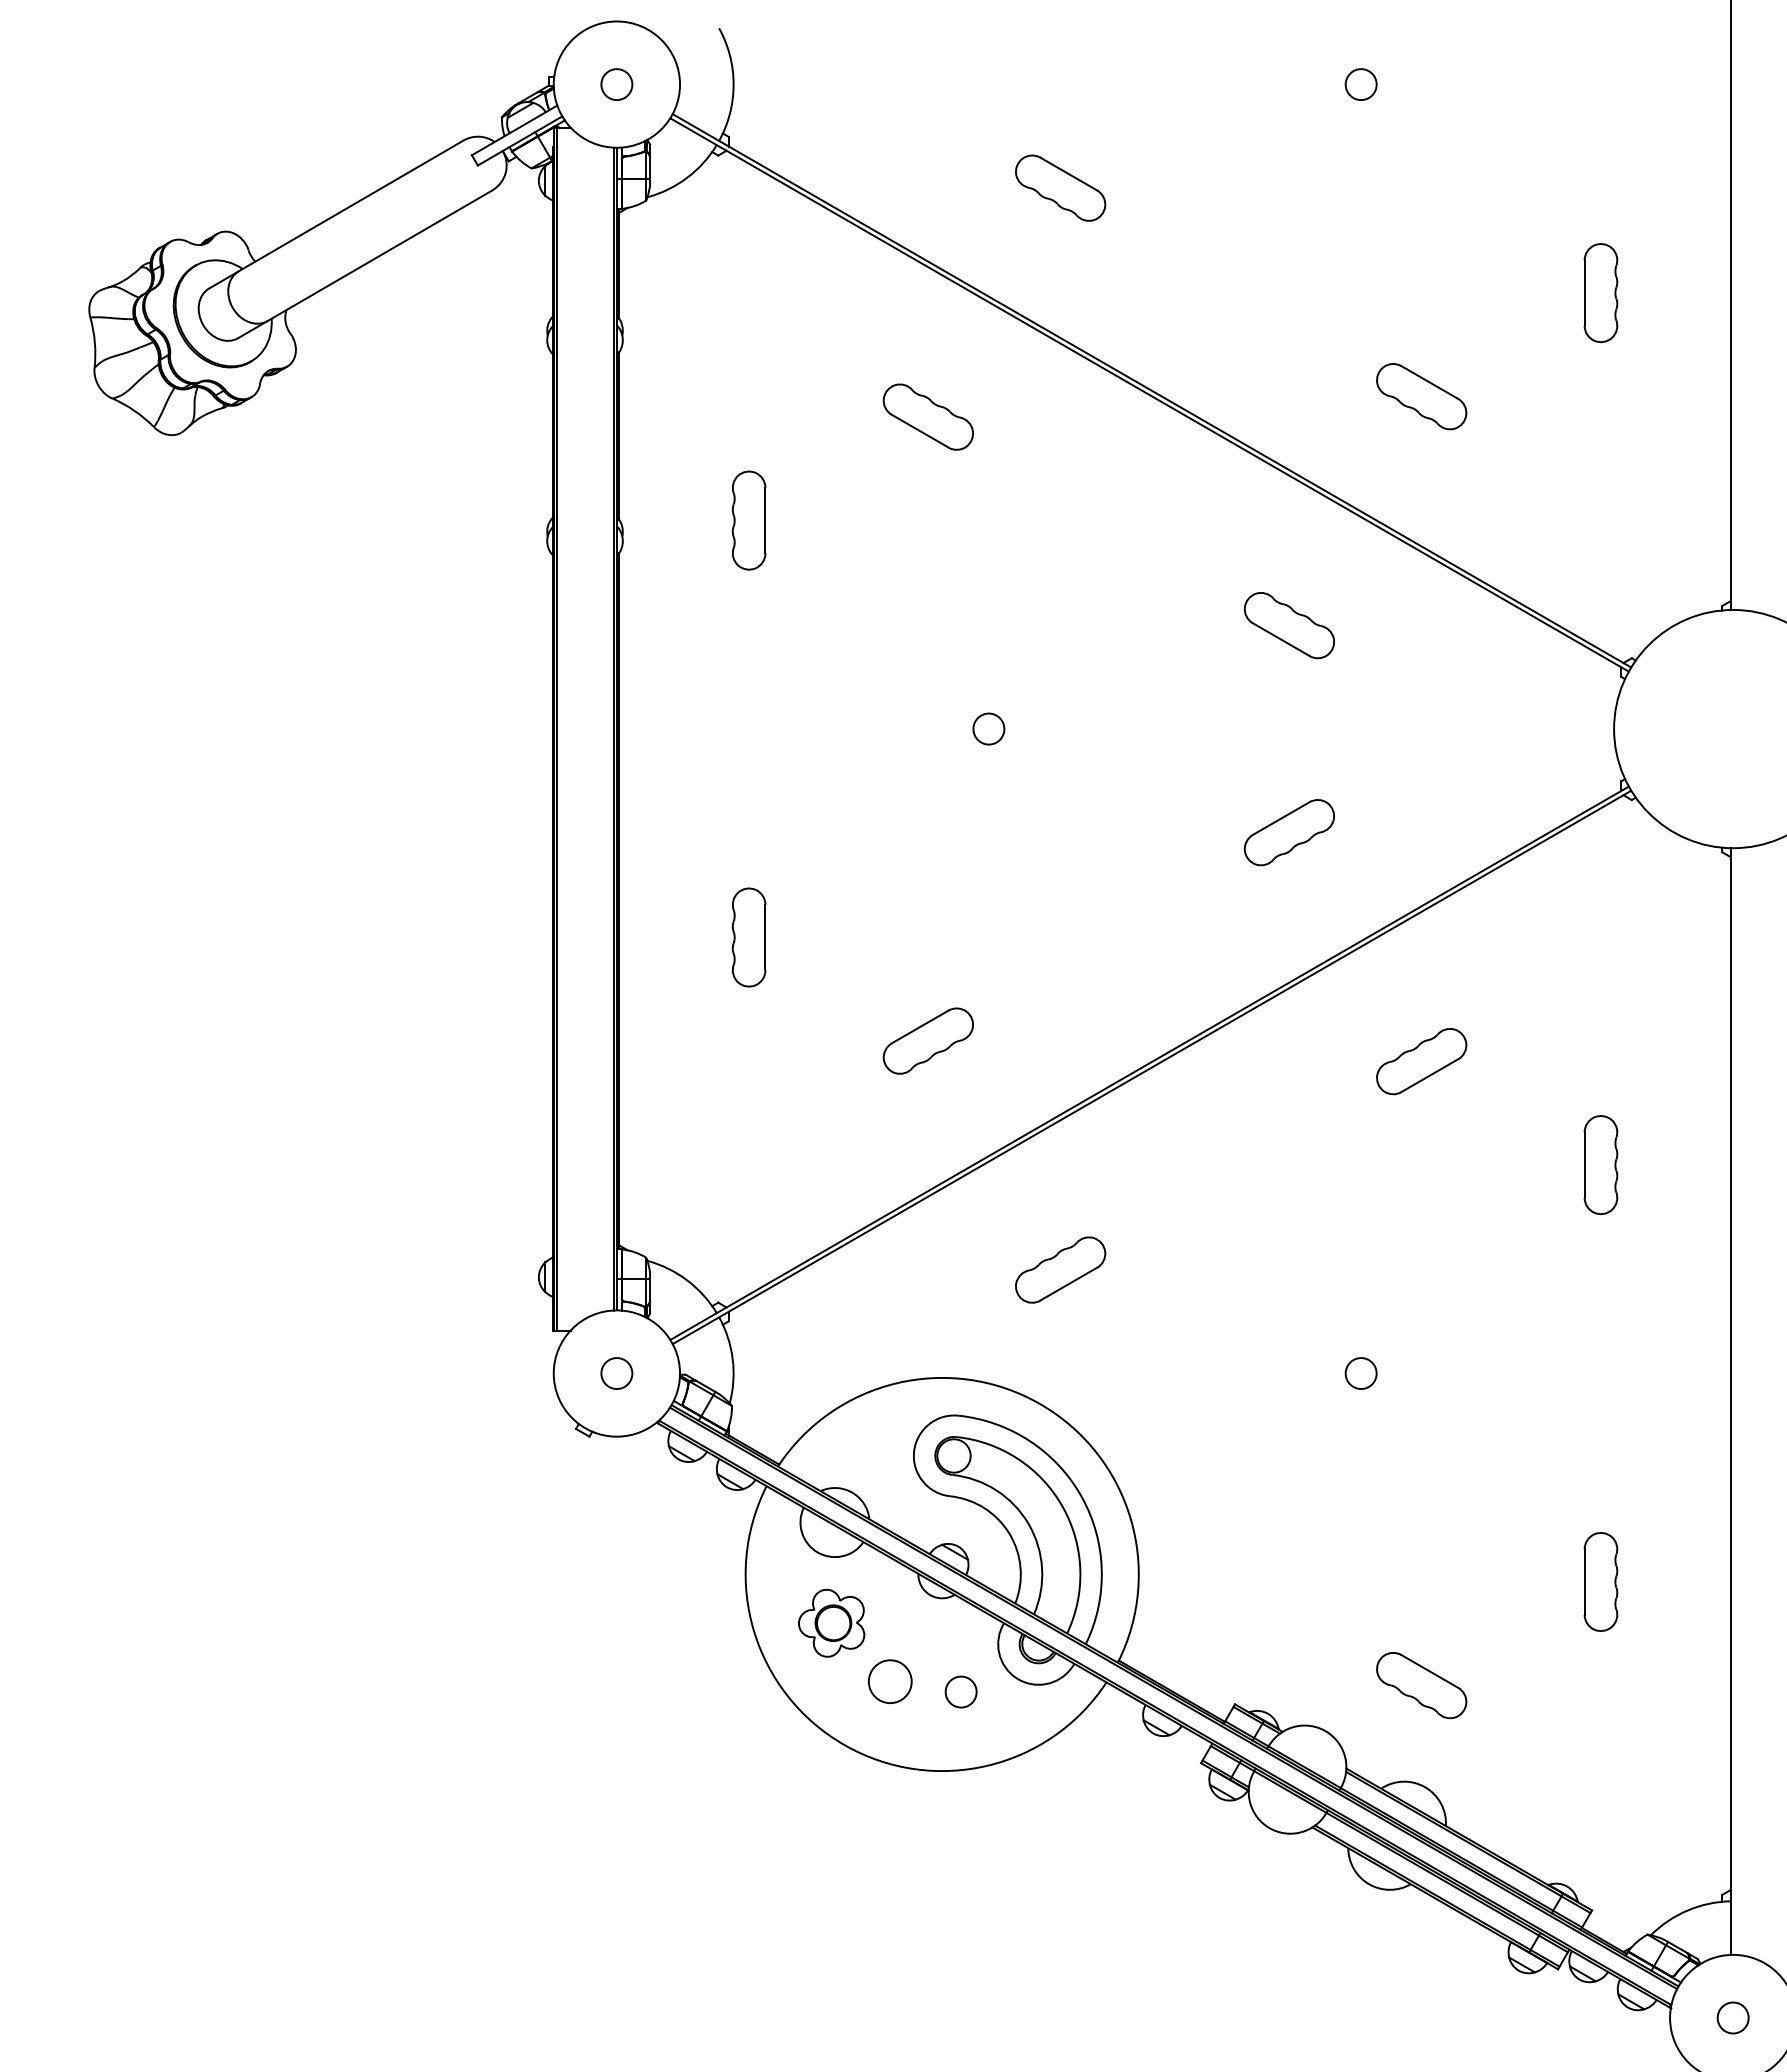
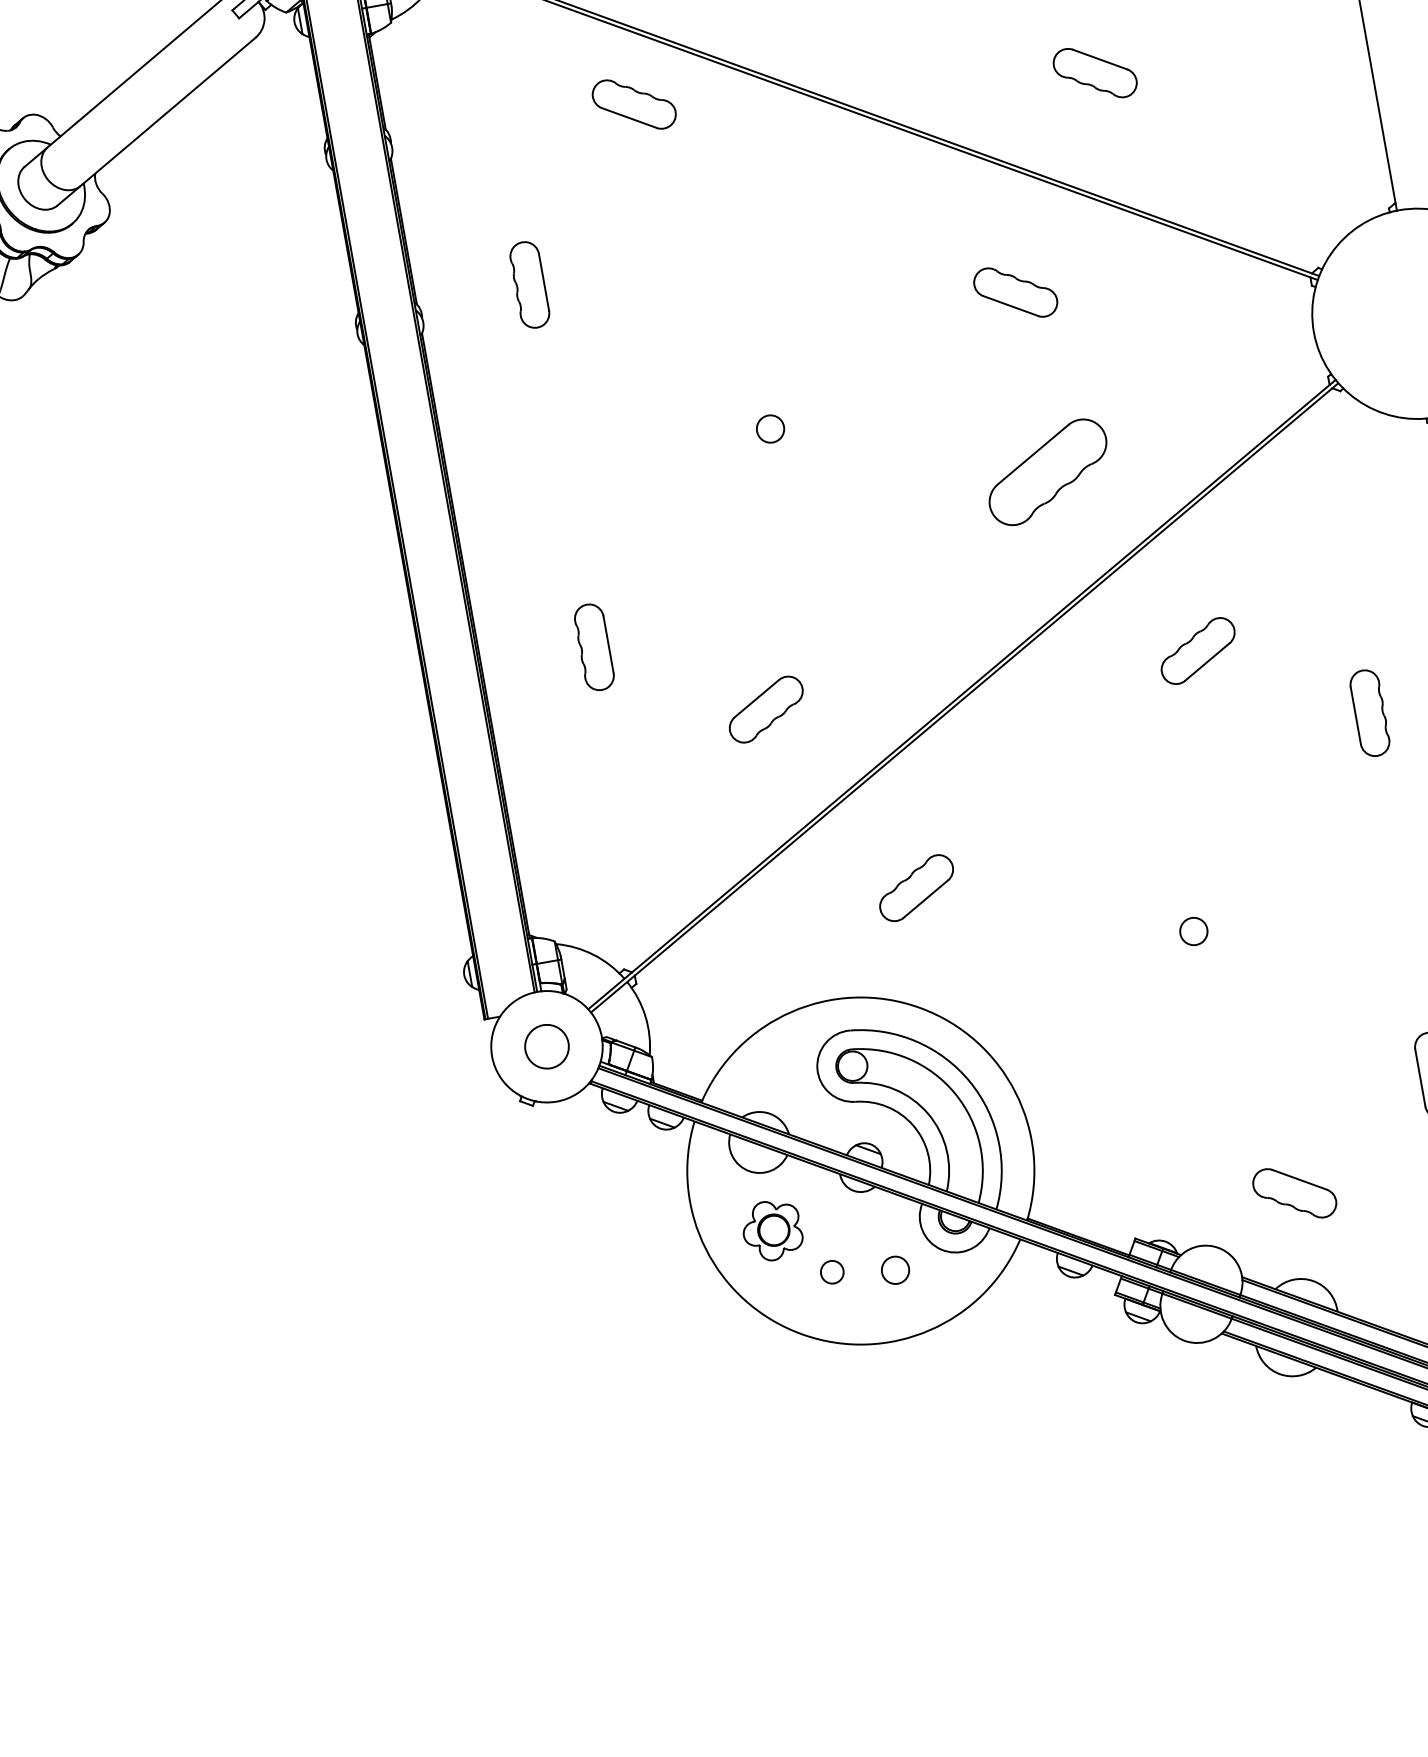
part: (927, 416) -> (633, 104), moved
part: (1288, 832) -> (1046, 472), size x1.6
circle: (616, 1373) -> (546, 1046), size x1.6
circle: (889, 1681) -> (831, 1272), size x0.6

